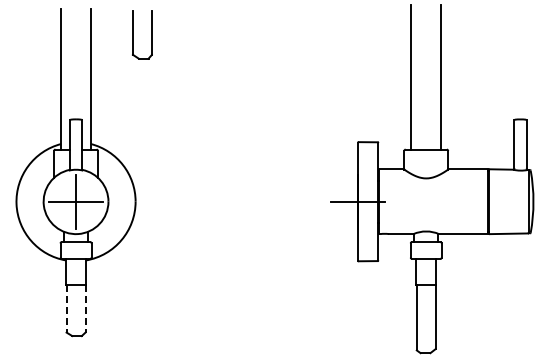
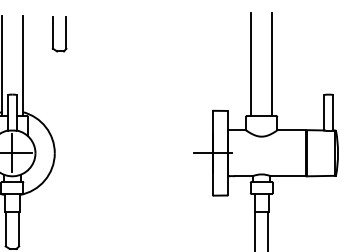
line: (66, 309) -> (5, 229), dashed -> solid
line: (85, 309) -> (19, 229), dashed -> solid

